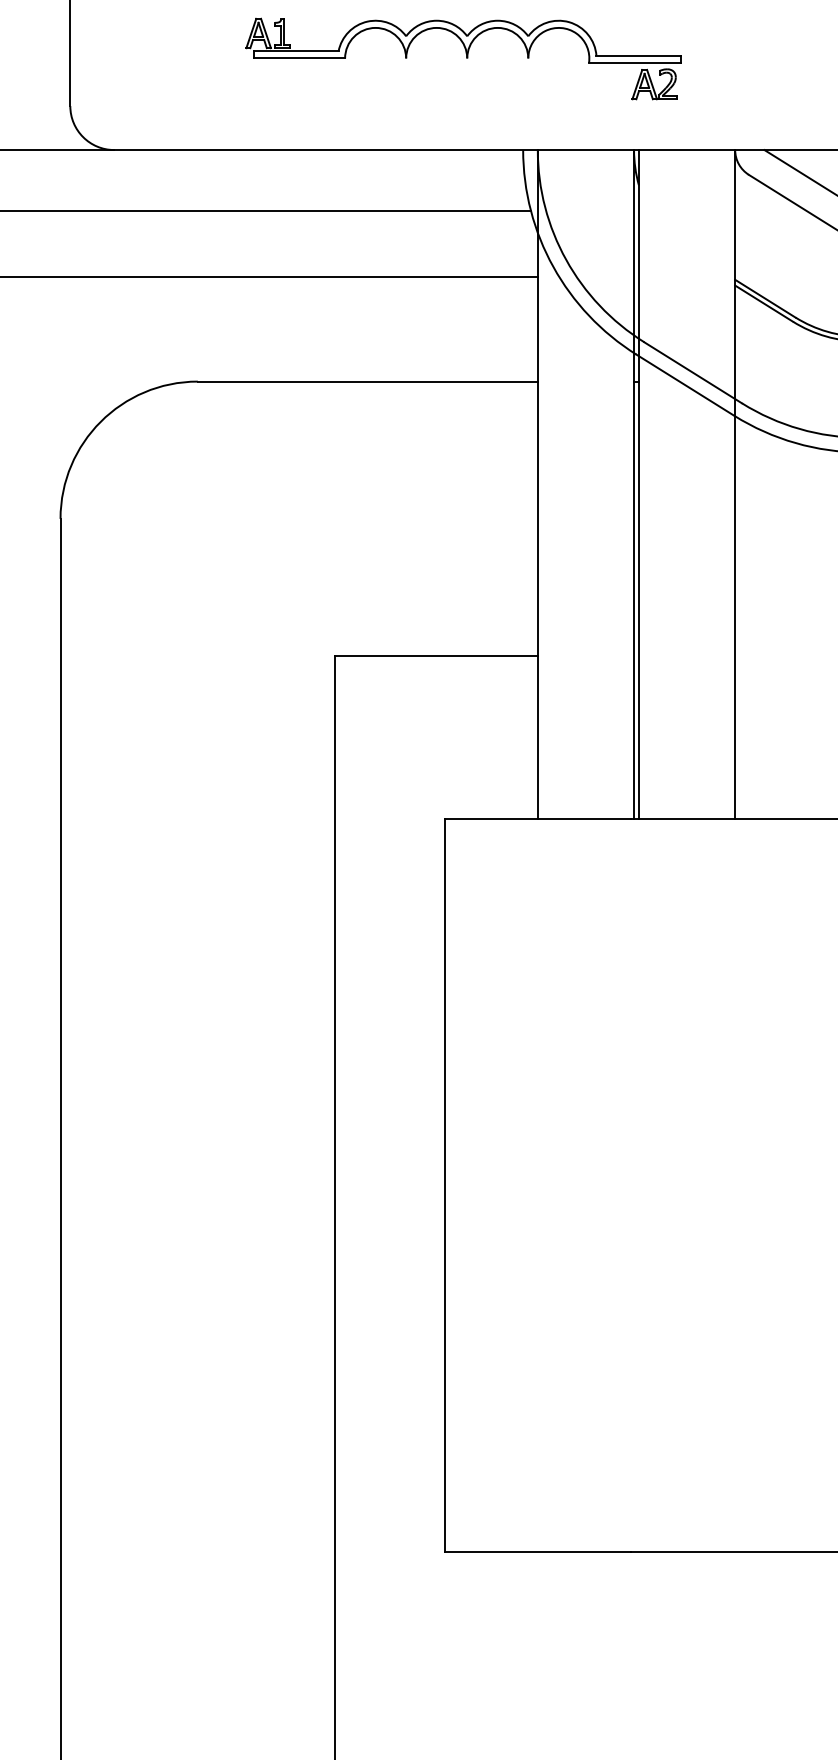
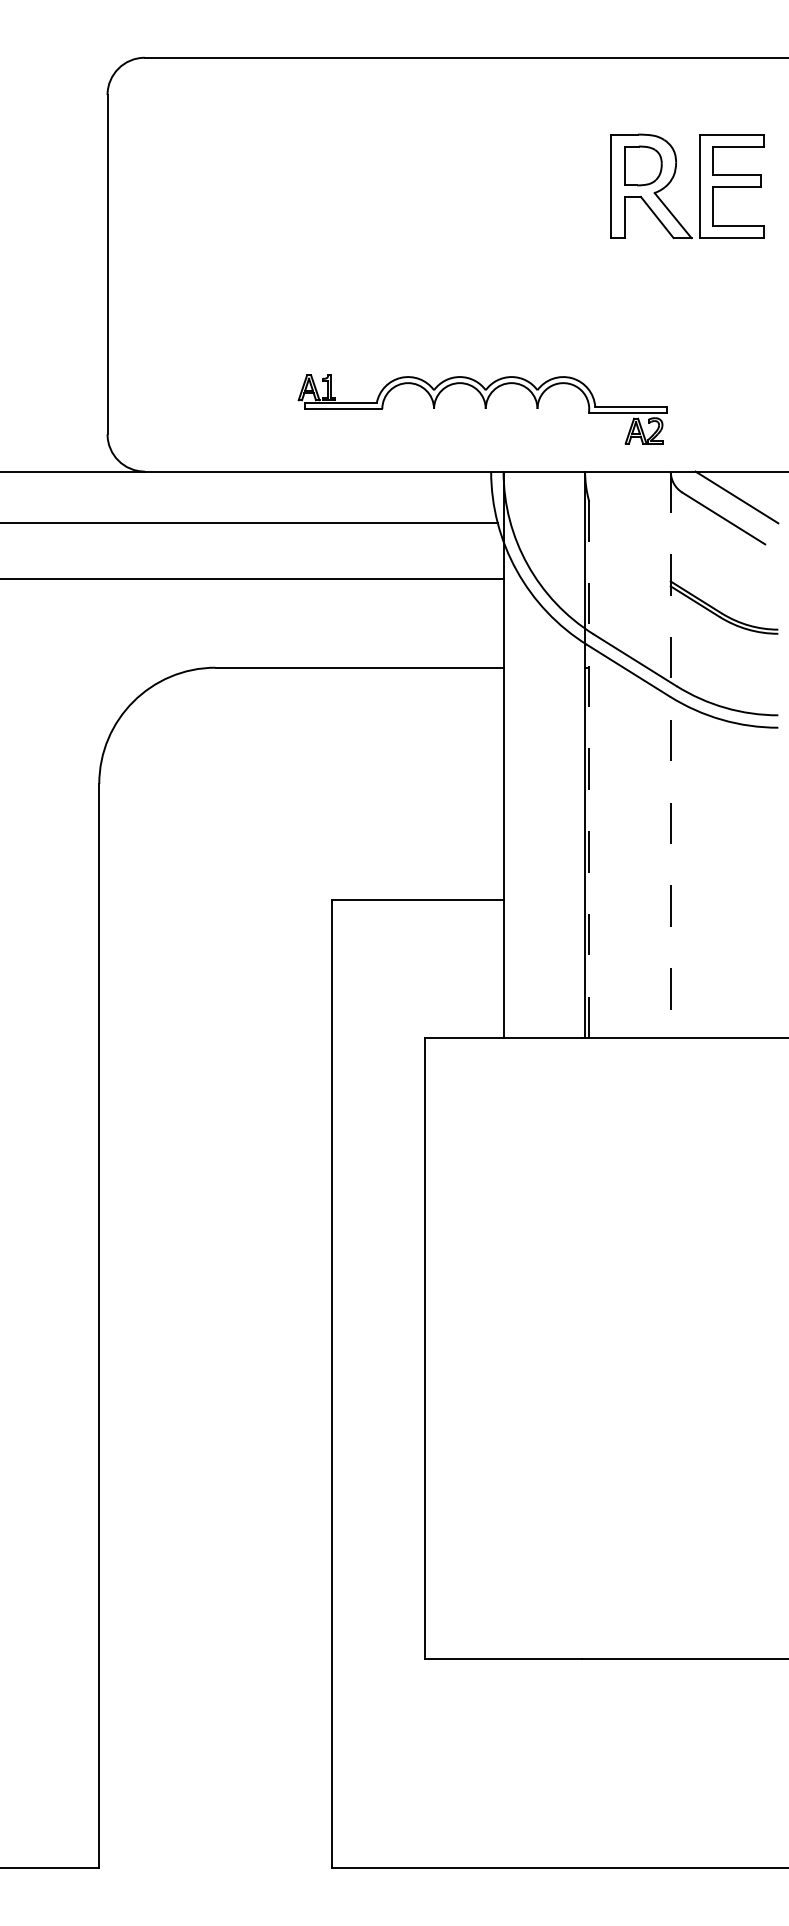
part: (463, 59) -> (482, 409), moved
line: (639, 484) -> (589, 754), solid -> dashed
line: (734, 485) -> (670, 755), solid -> dashed

